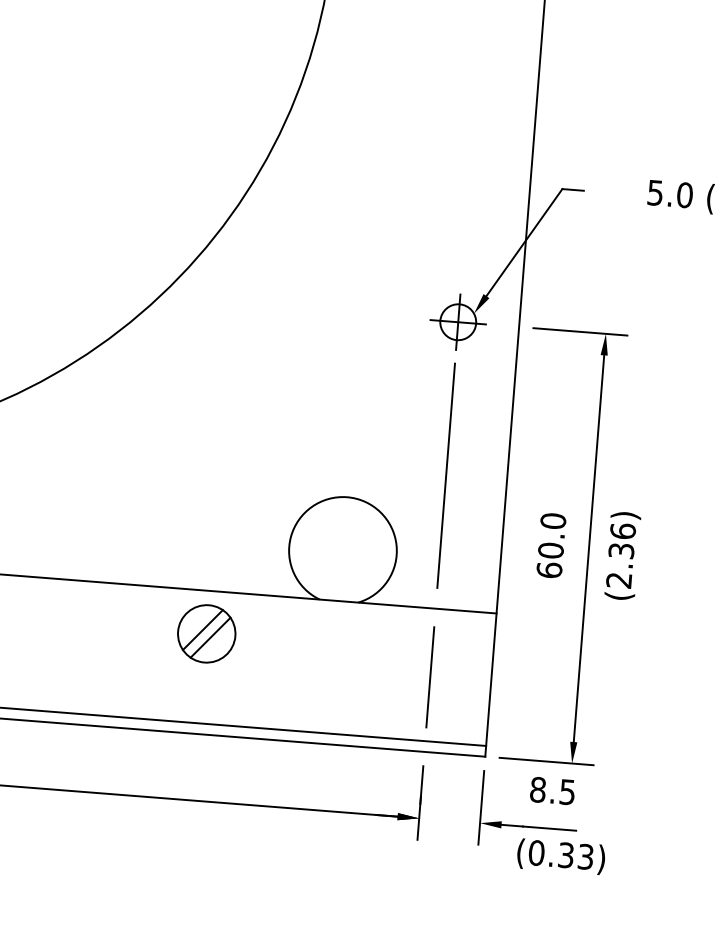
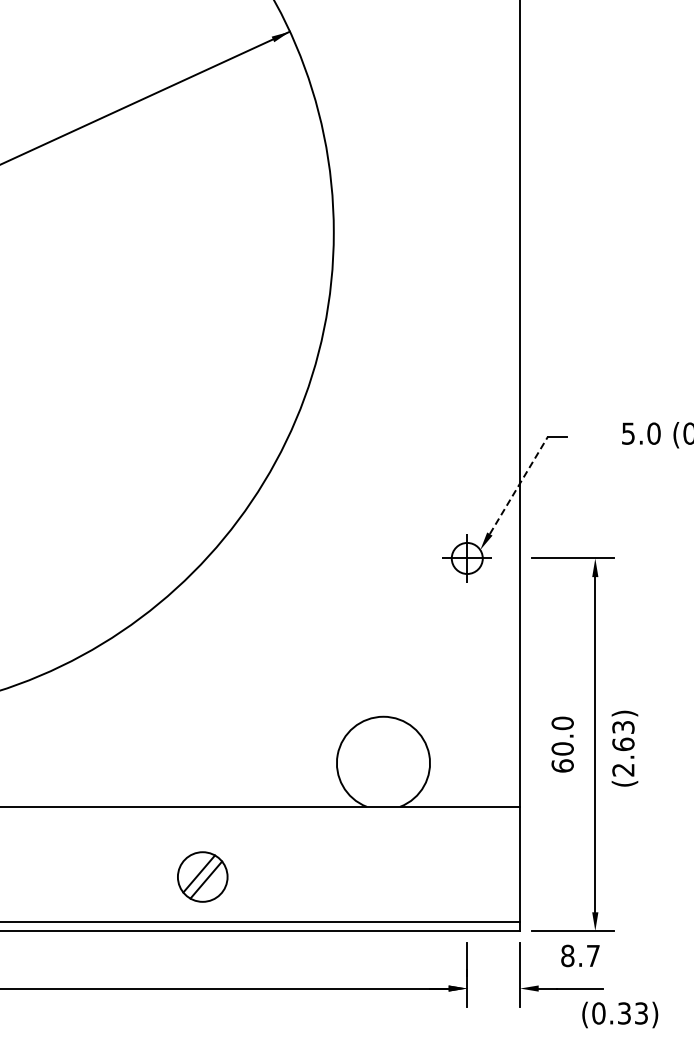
line: (523, 242) -> (518, 485), solid -> dashed
line: (446, 475) -> (467, 691), removed
text: (622, 540) -> (623, 735), (2.36) -> (2.63)
part: (206, 633) -> (202, 876), moved
line: (429, 677) -> (466, 866), removed
text: (567, 792) -> (593, 956), 8.5 -> 8.7
text: (561, 856) -> (620, 1014), moved

